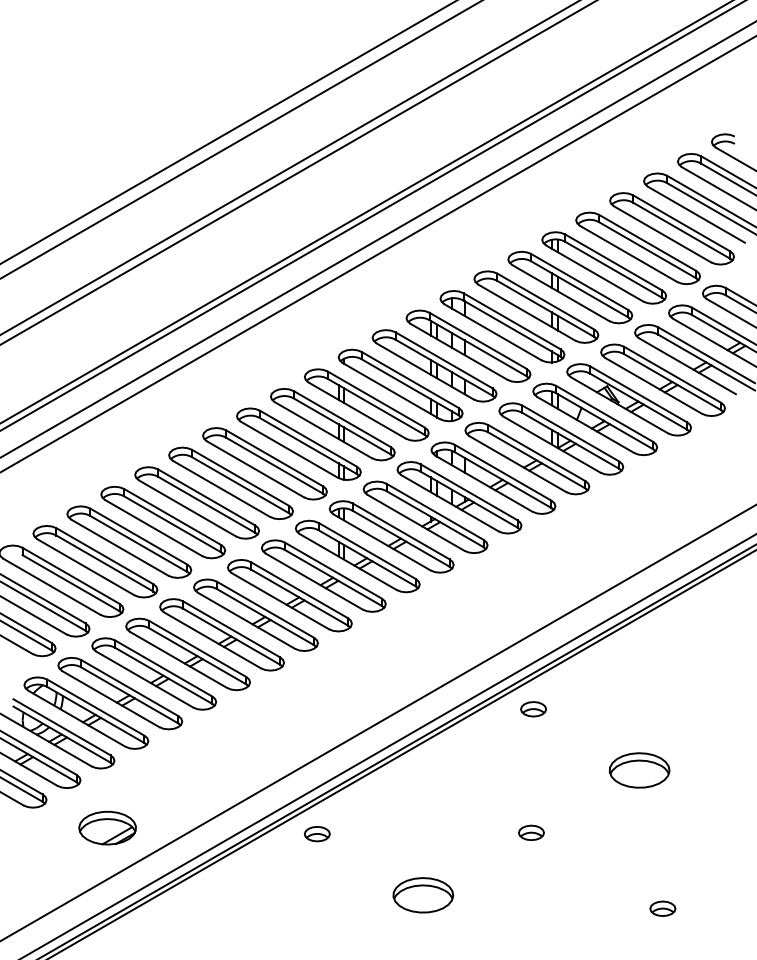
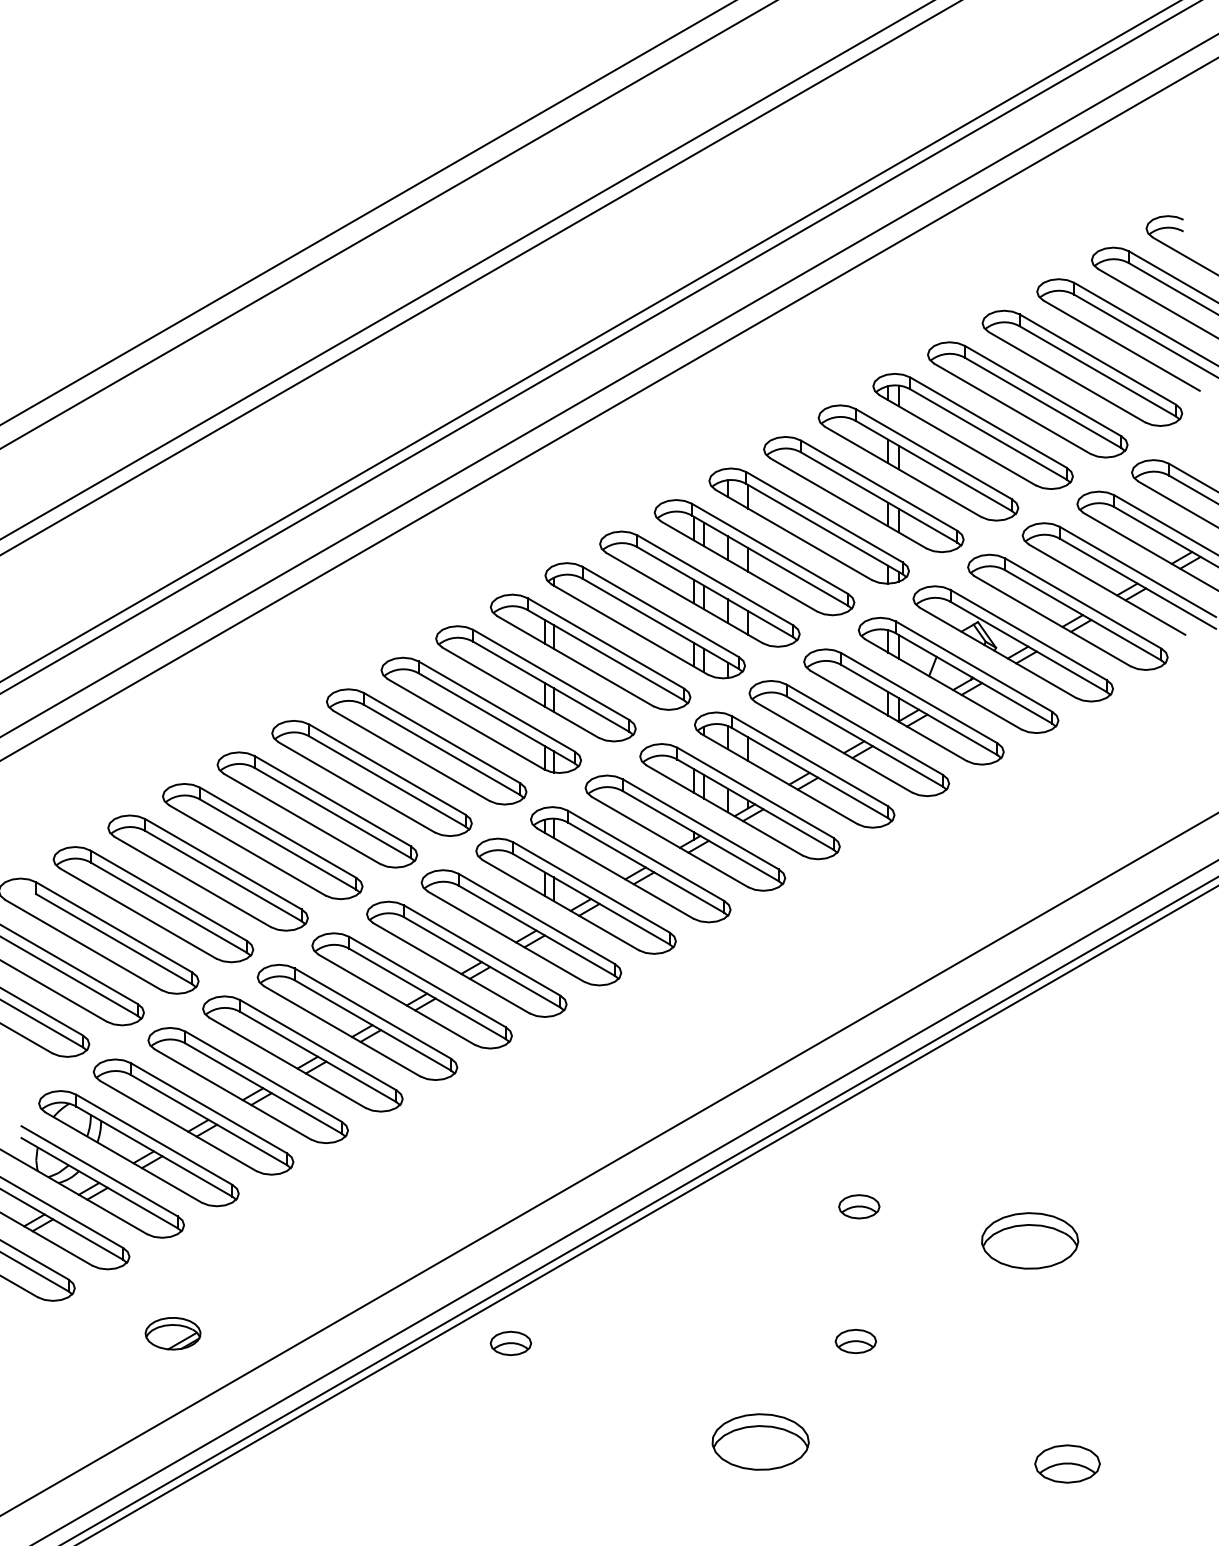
part: (533, 709) -> (859, 1207), moved
part: (107, 827) -> (172, 1332), size x0.6
part: (423, 895) -> (760, 1442), moved
part: (662, 908) -> (1066, 1463), size x1.6

